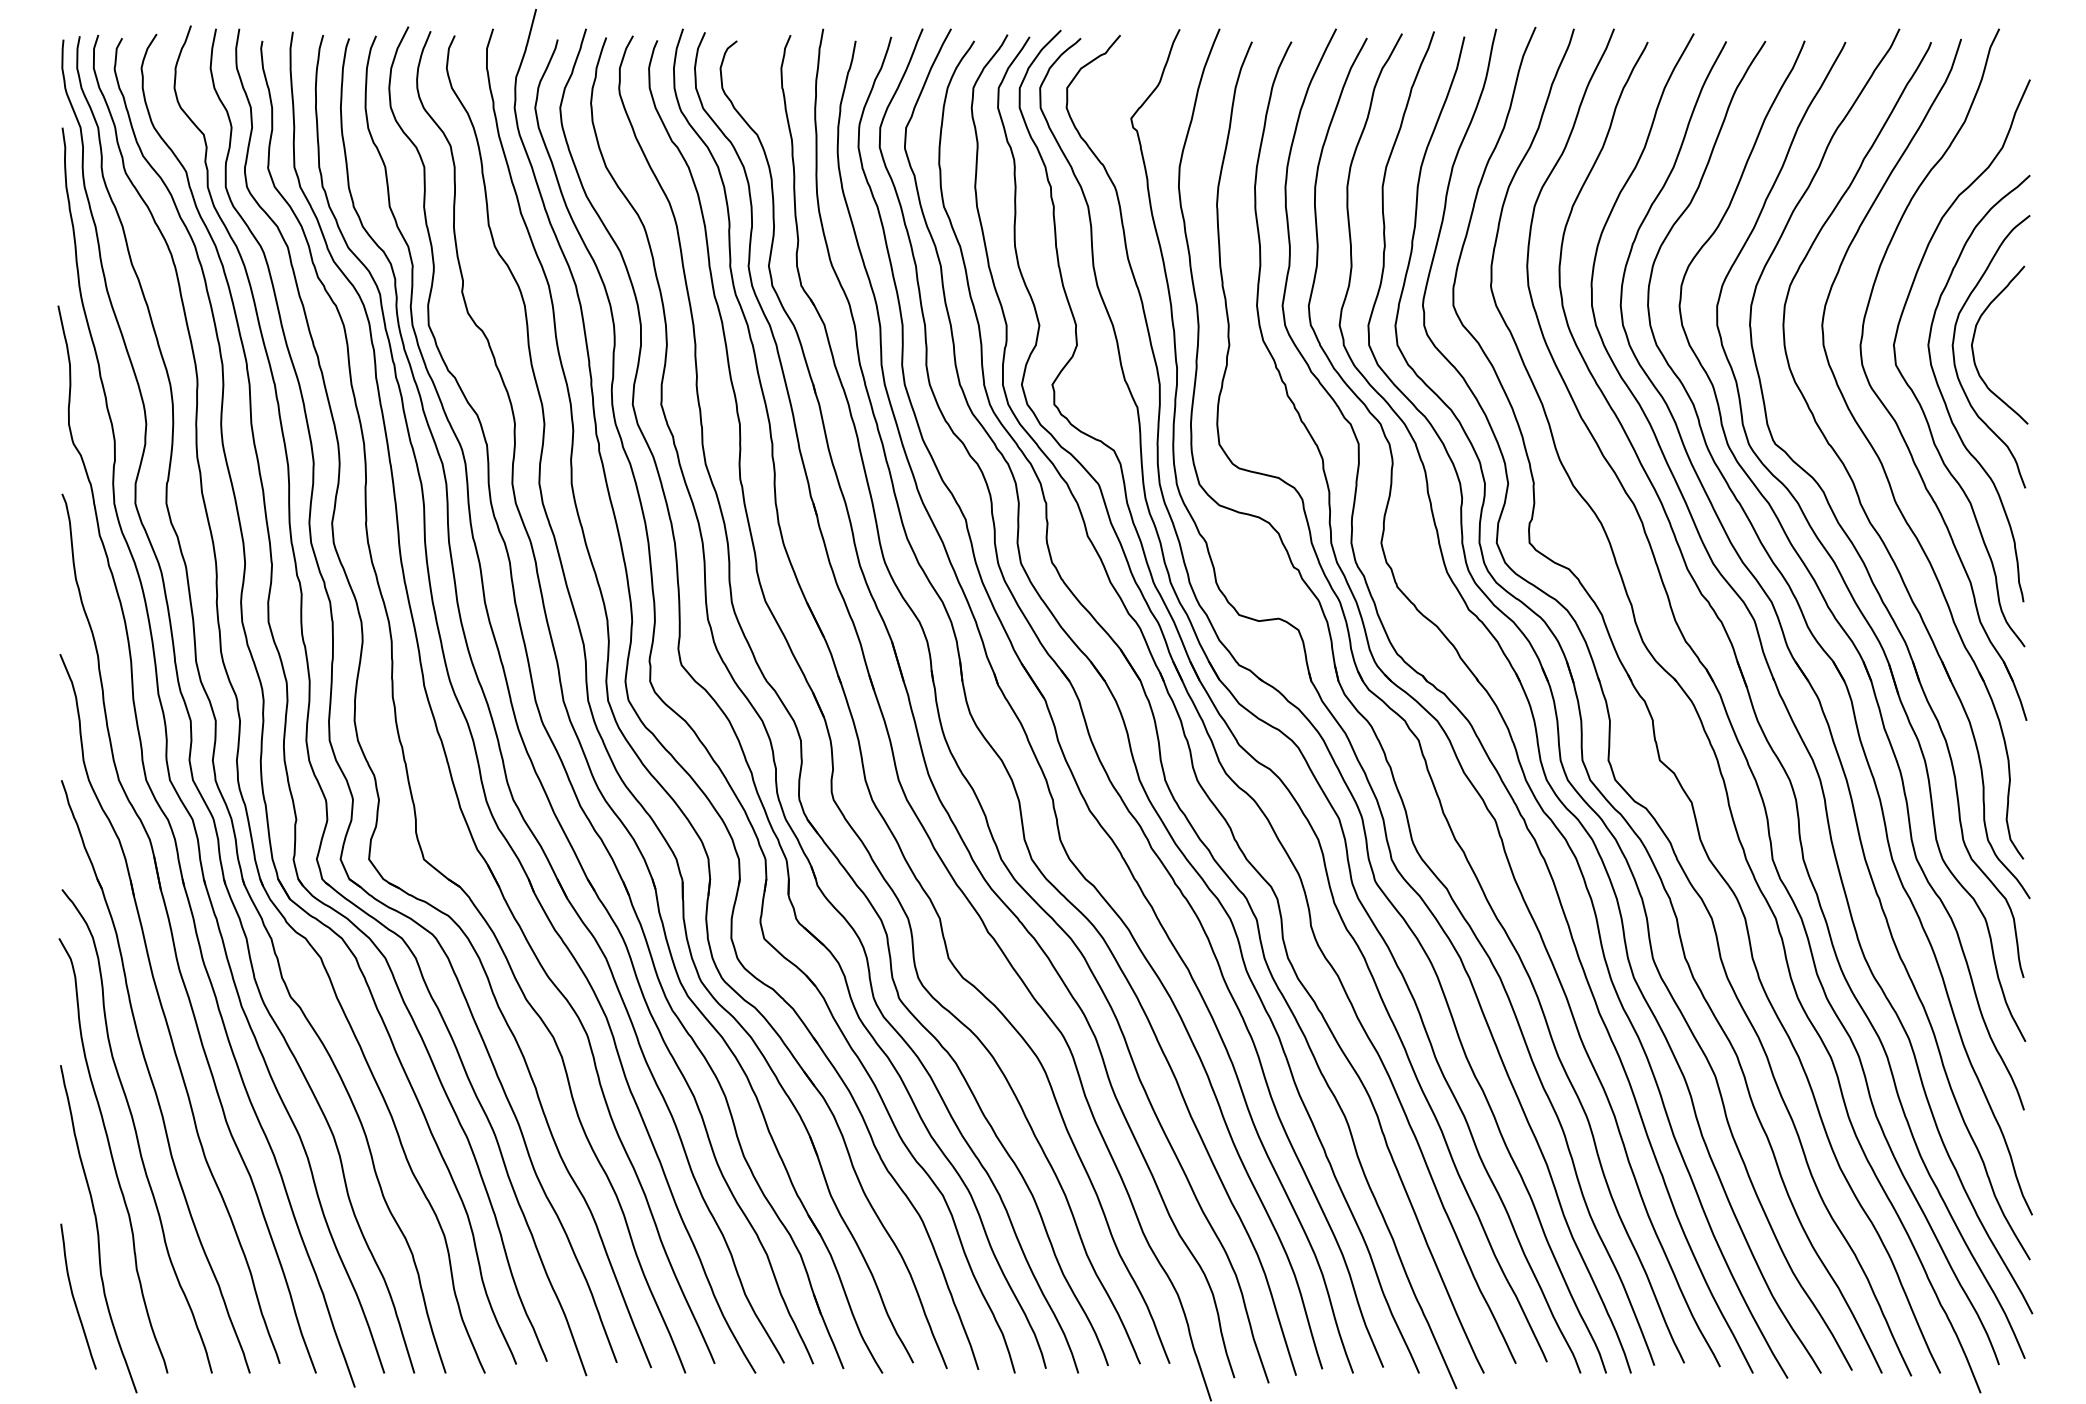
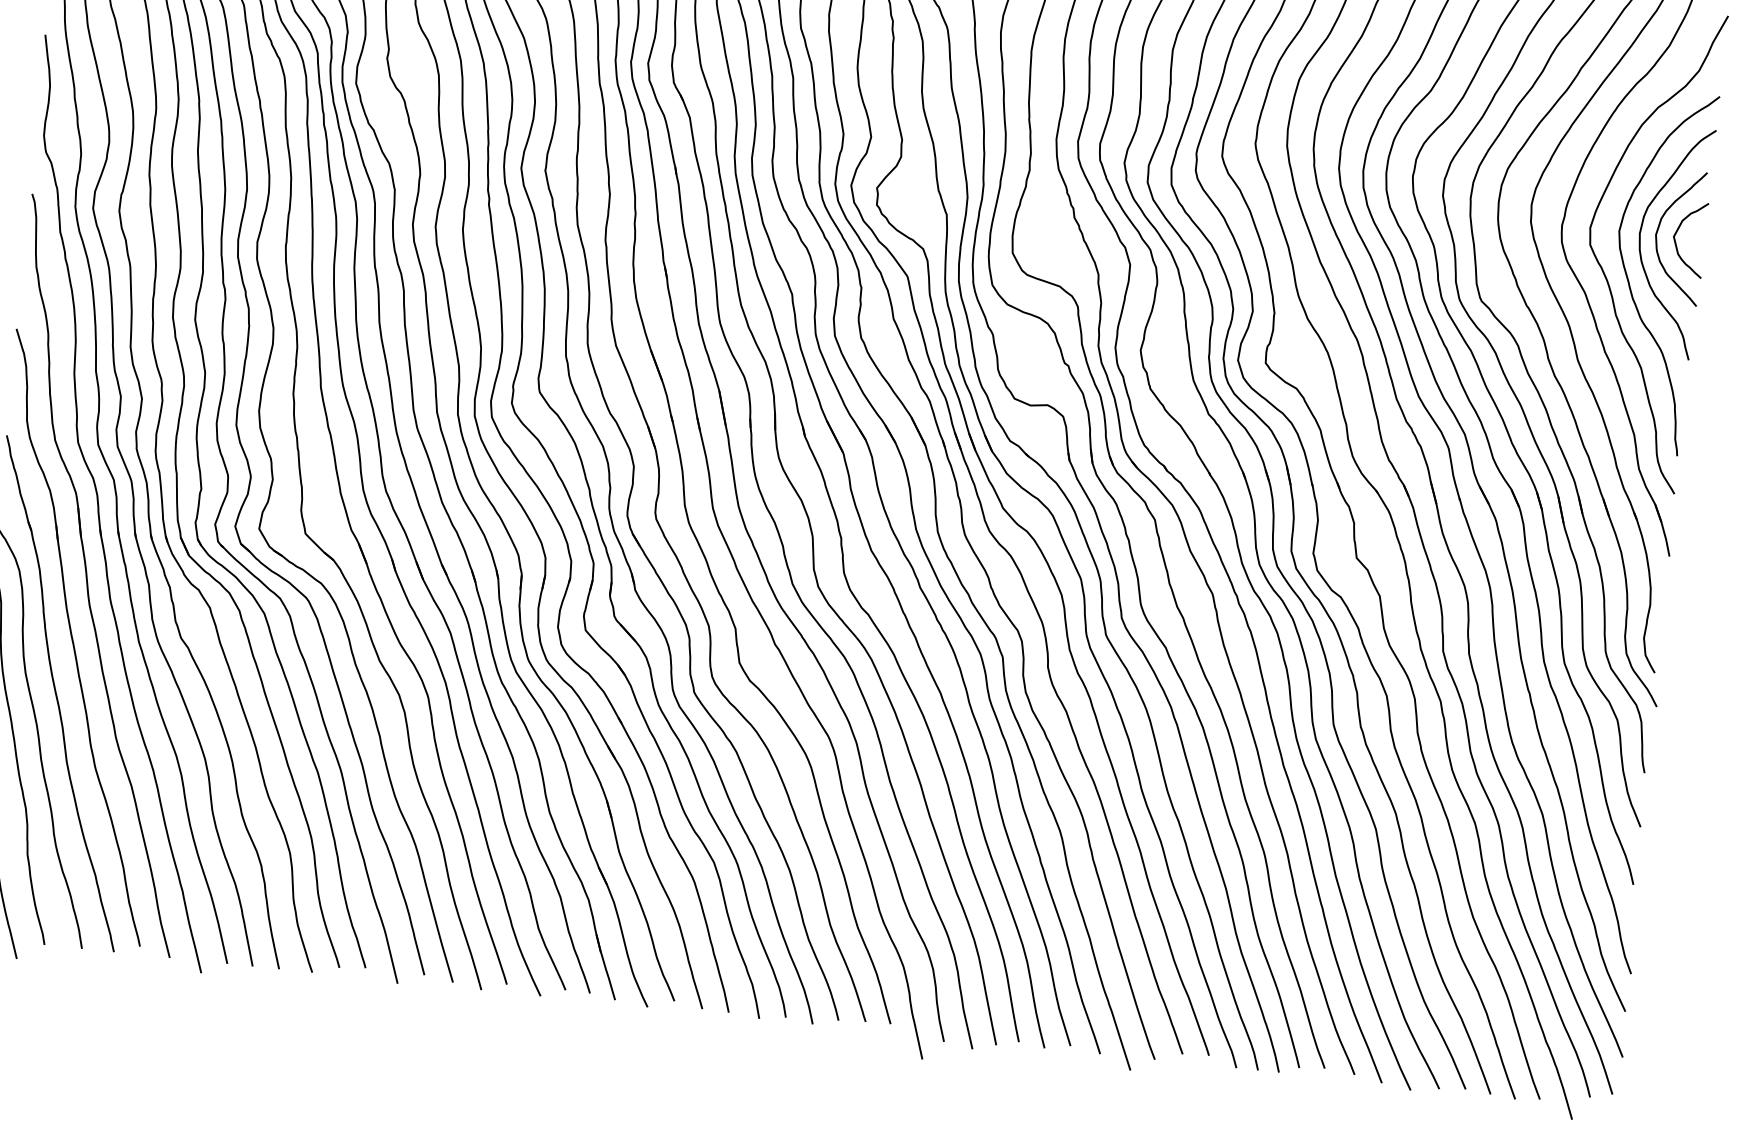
curve: (1996, 351) -> (1676, 242), added

